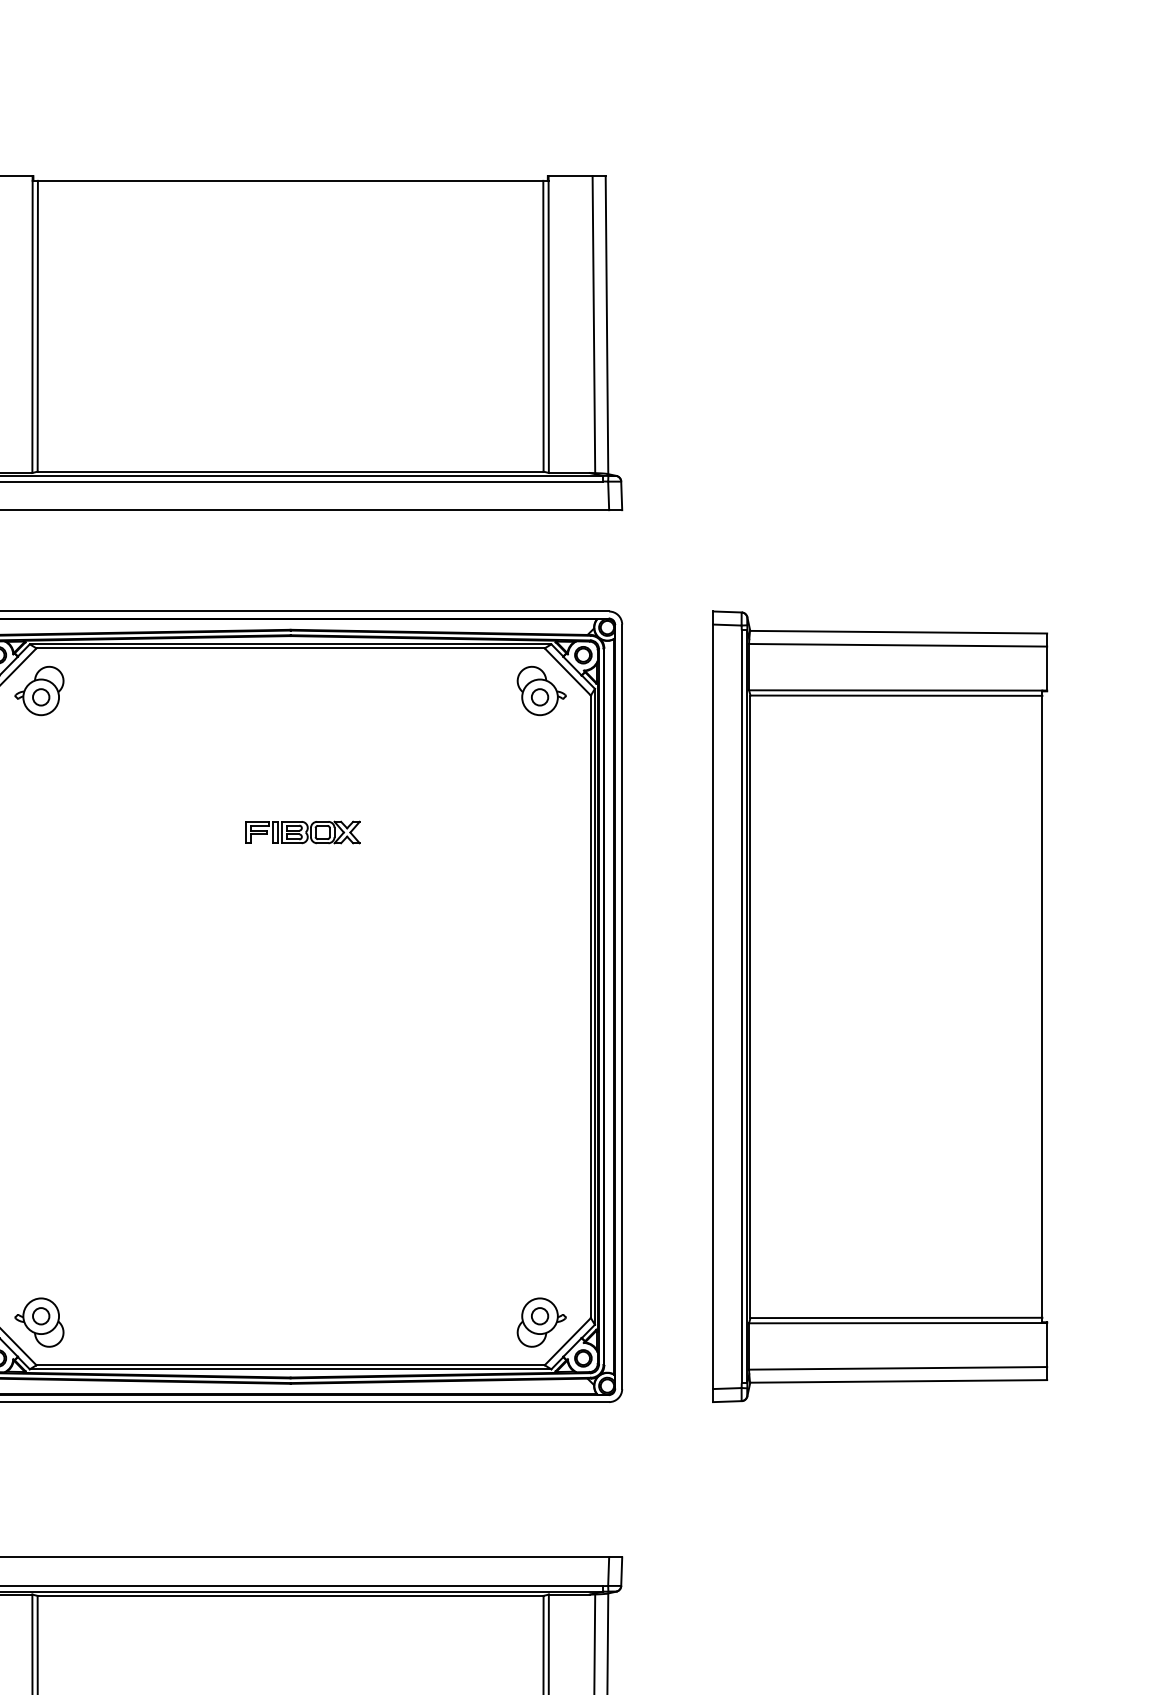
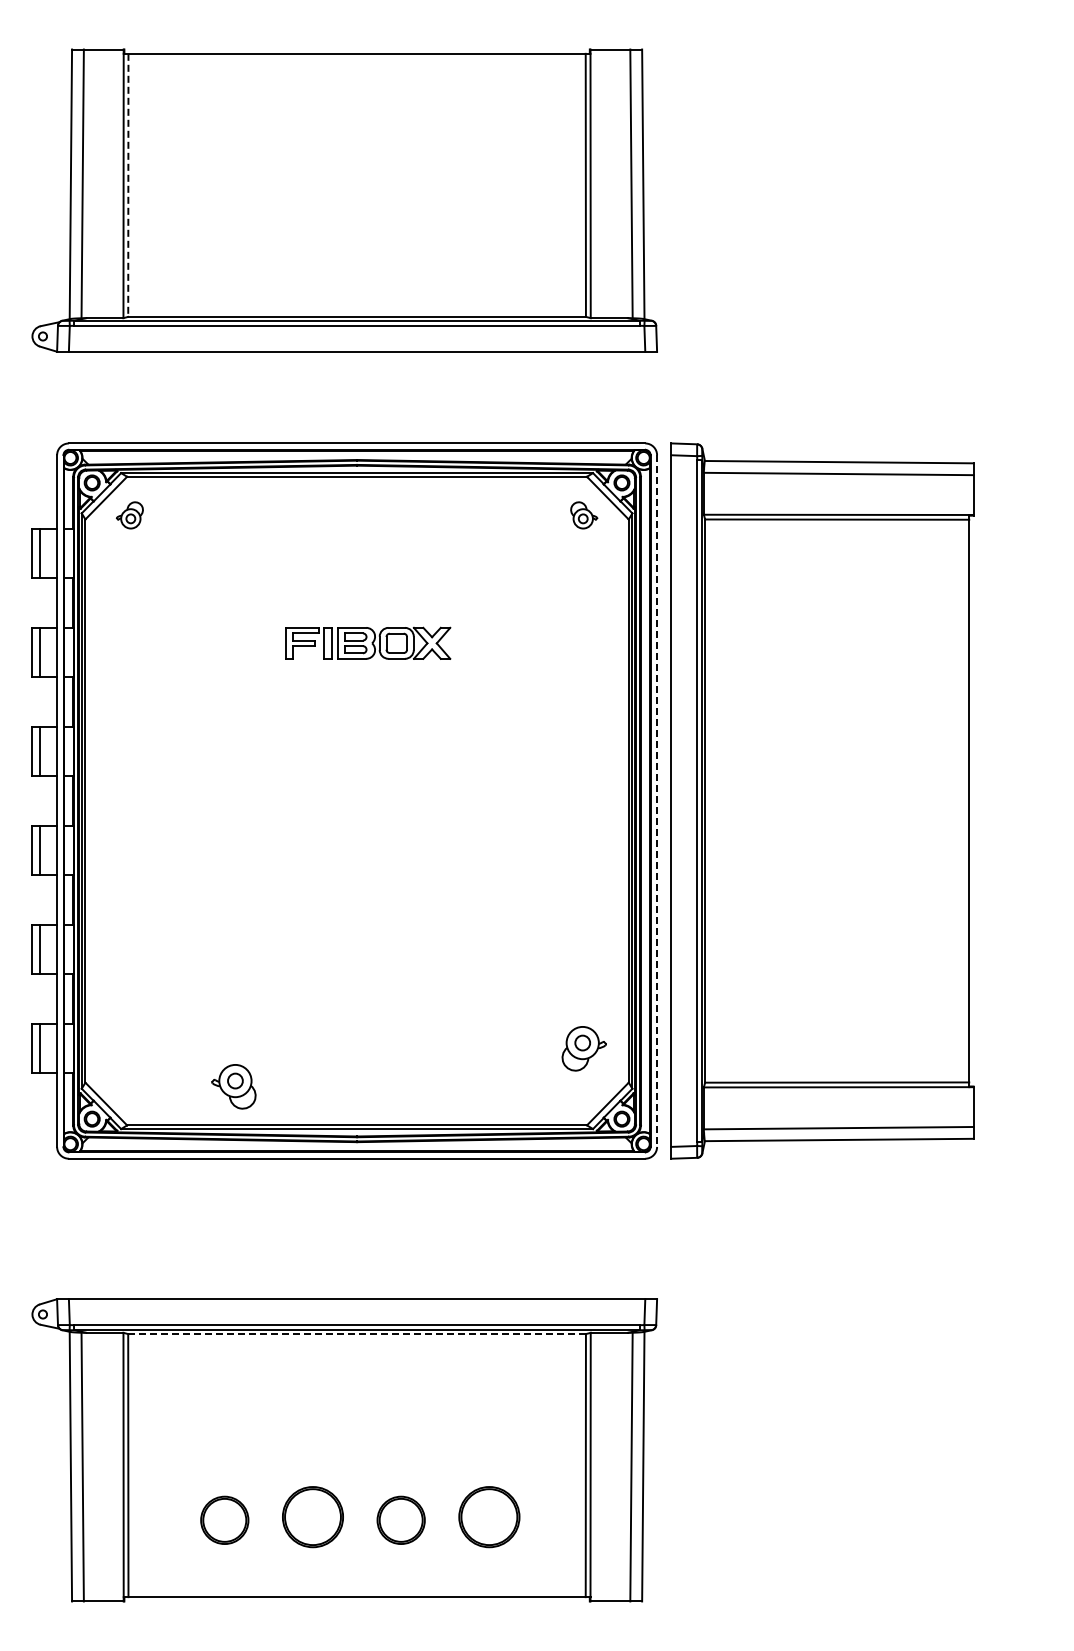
line: (37, 326) -> (128, 185), solid -> dashed
part: (39, 691) -> (129, 515), size x0.6
part: (540, 691) -> (583, 515), size x0.6
part: (303, 832) -> (368, 643), size x1.6
part: (880, 1006) -> (822, 800), moved
line: (622, 1007) -> (657, 801), solid -> dashed
part: (39, 1322) -> (233, 1086), moved
part: (540, 1322) -> (583, 1048), moved
line: (291, 1596) -> (357, 1334), solid -> dashed

